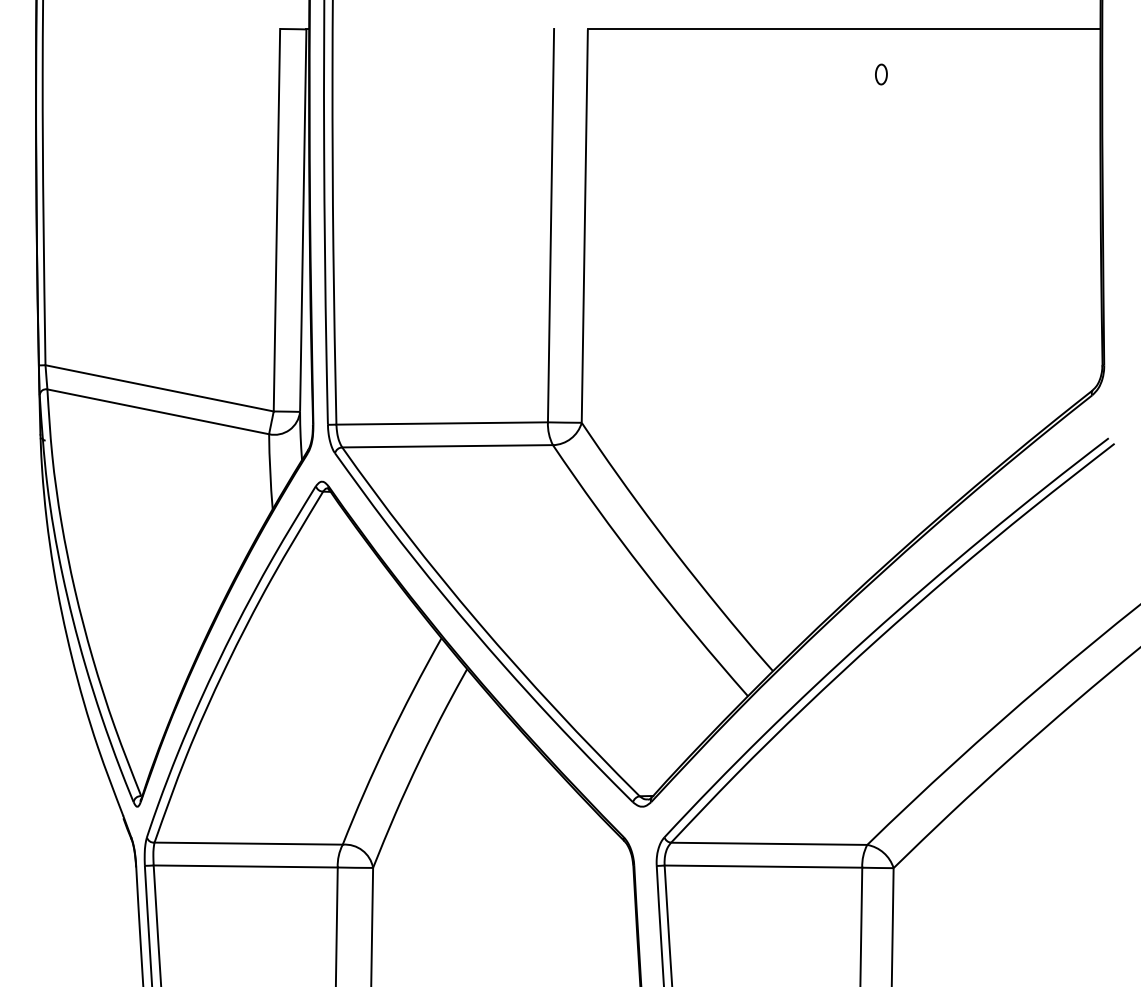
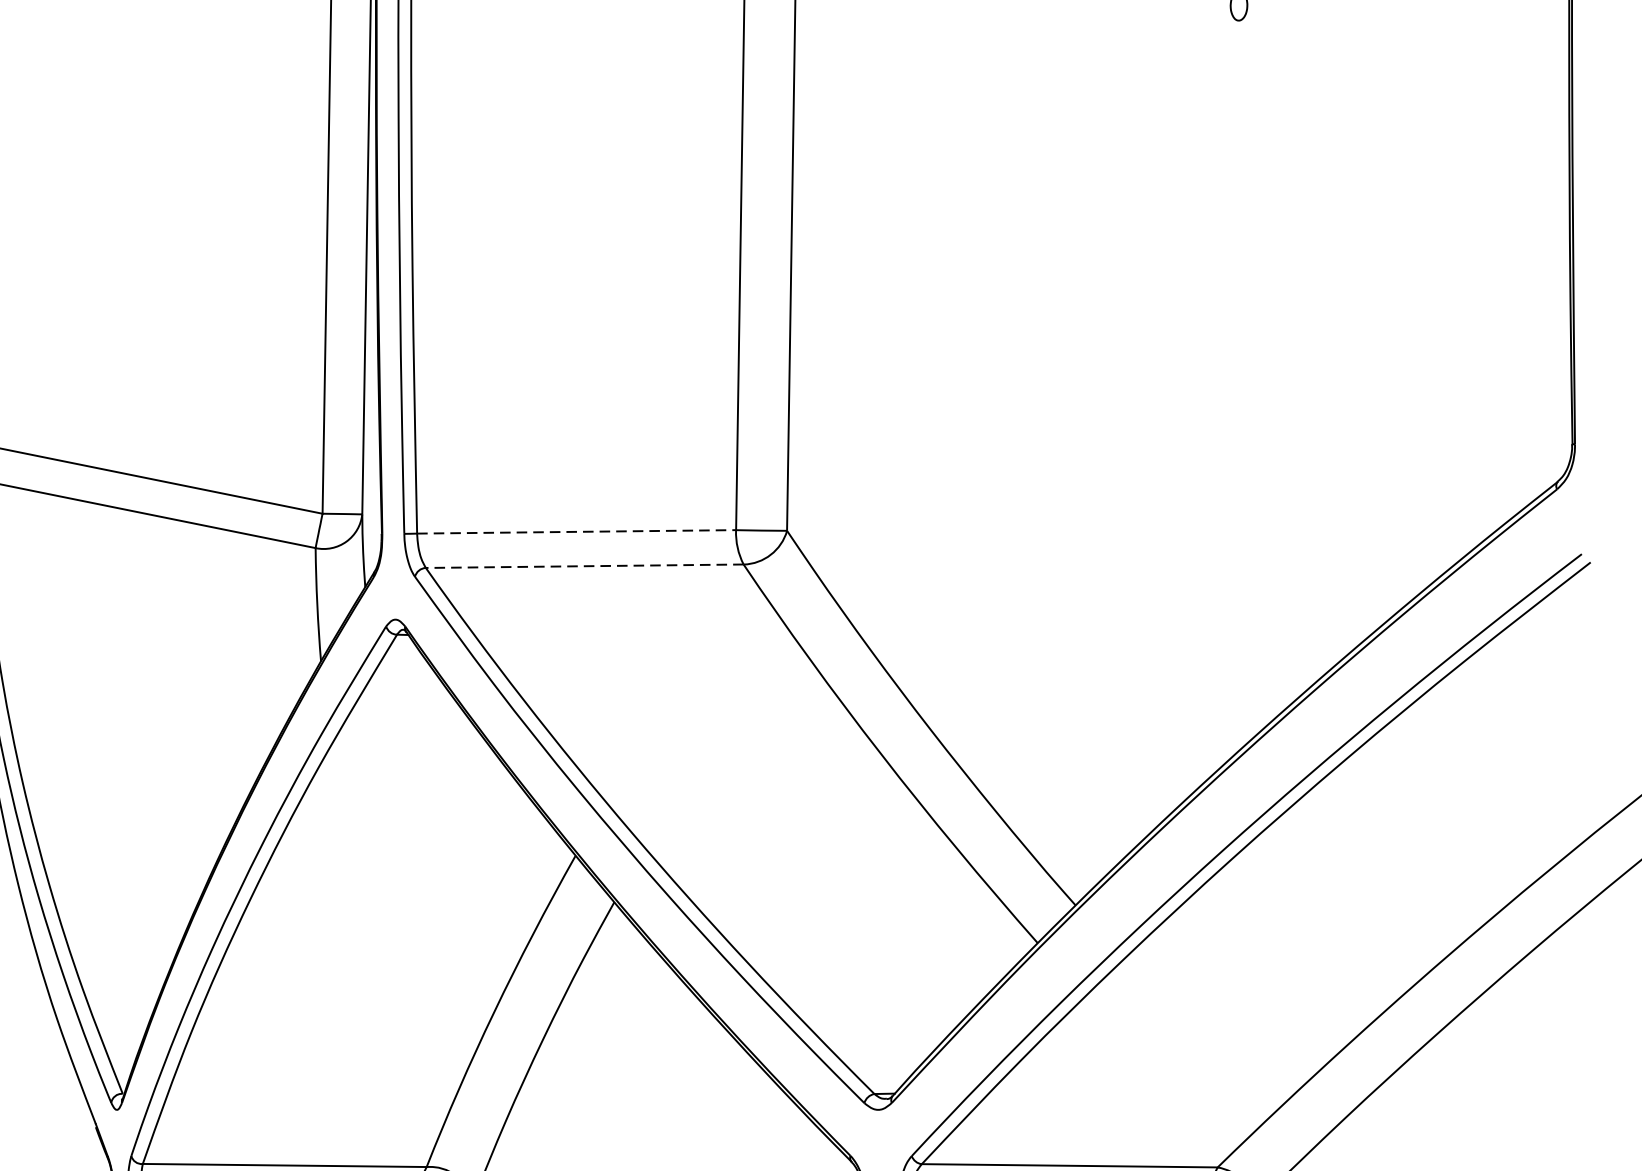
line: (442, 423) -> (577, 531), solid -> dashed
line: (447, 446) -> (584, 566), solid -> dashed

